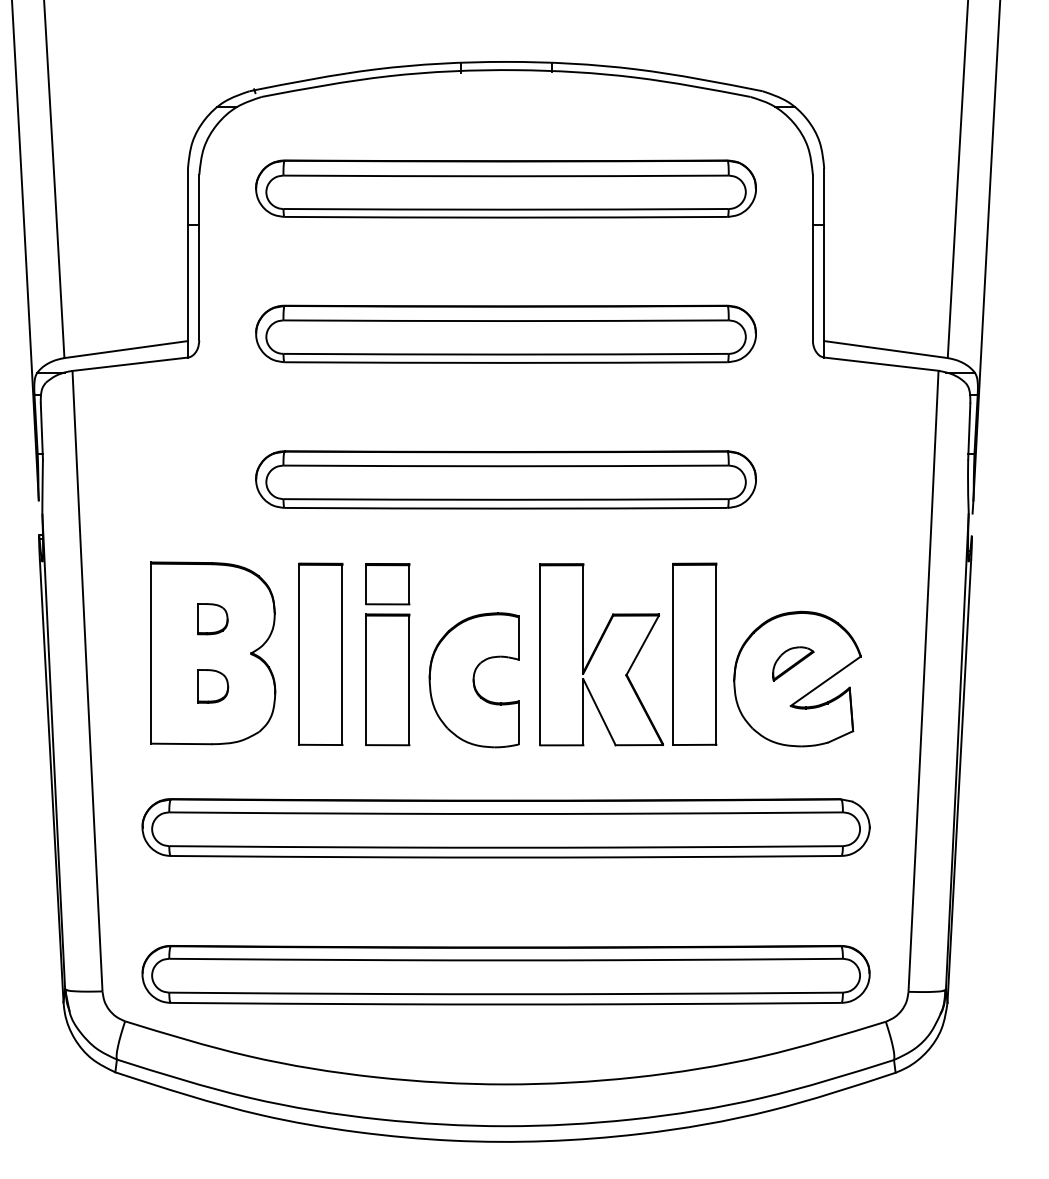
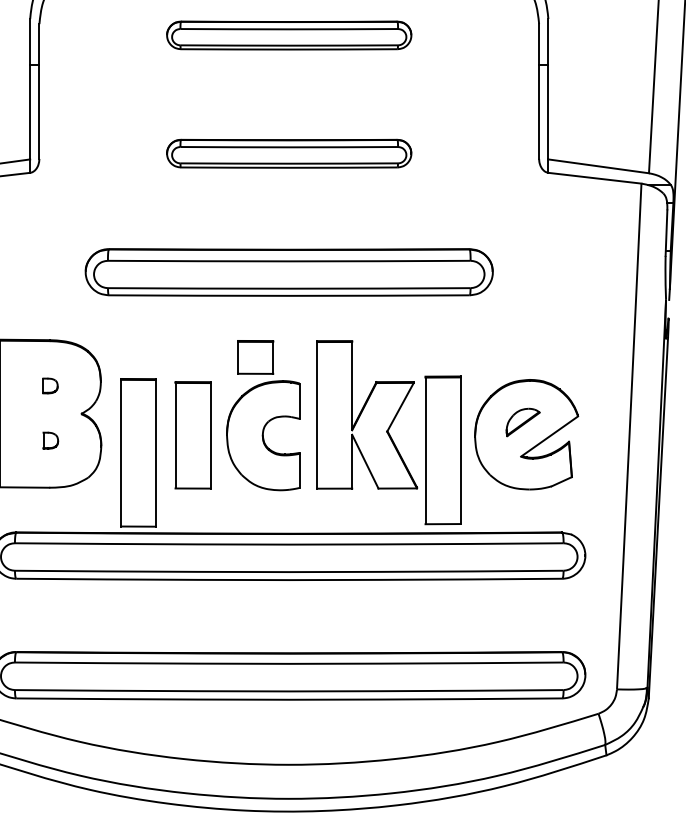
part: (505, 188) -> (288, 35), size x0.6
part: (505, 333) -> (288, 153), size x0.6
part: (387, 584) -> (255, 357), moved
part: (212, 619) -> (50, 386), size x0.6
part: (320, 653) -> (138, 452), moved
part: (694, 653) -> (442, 449), moved
part: (213, 686) -> (50, 440), size x0.6

